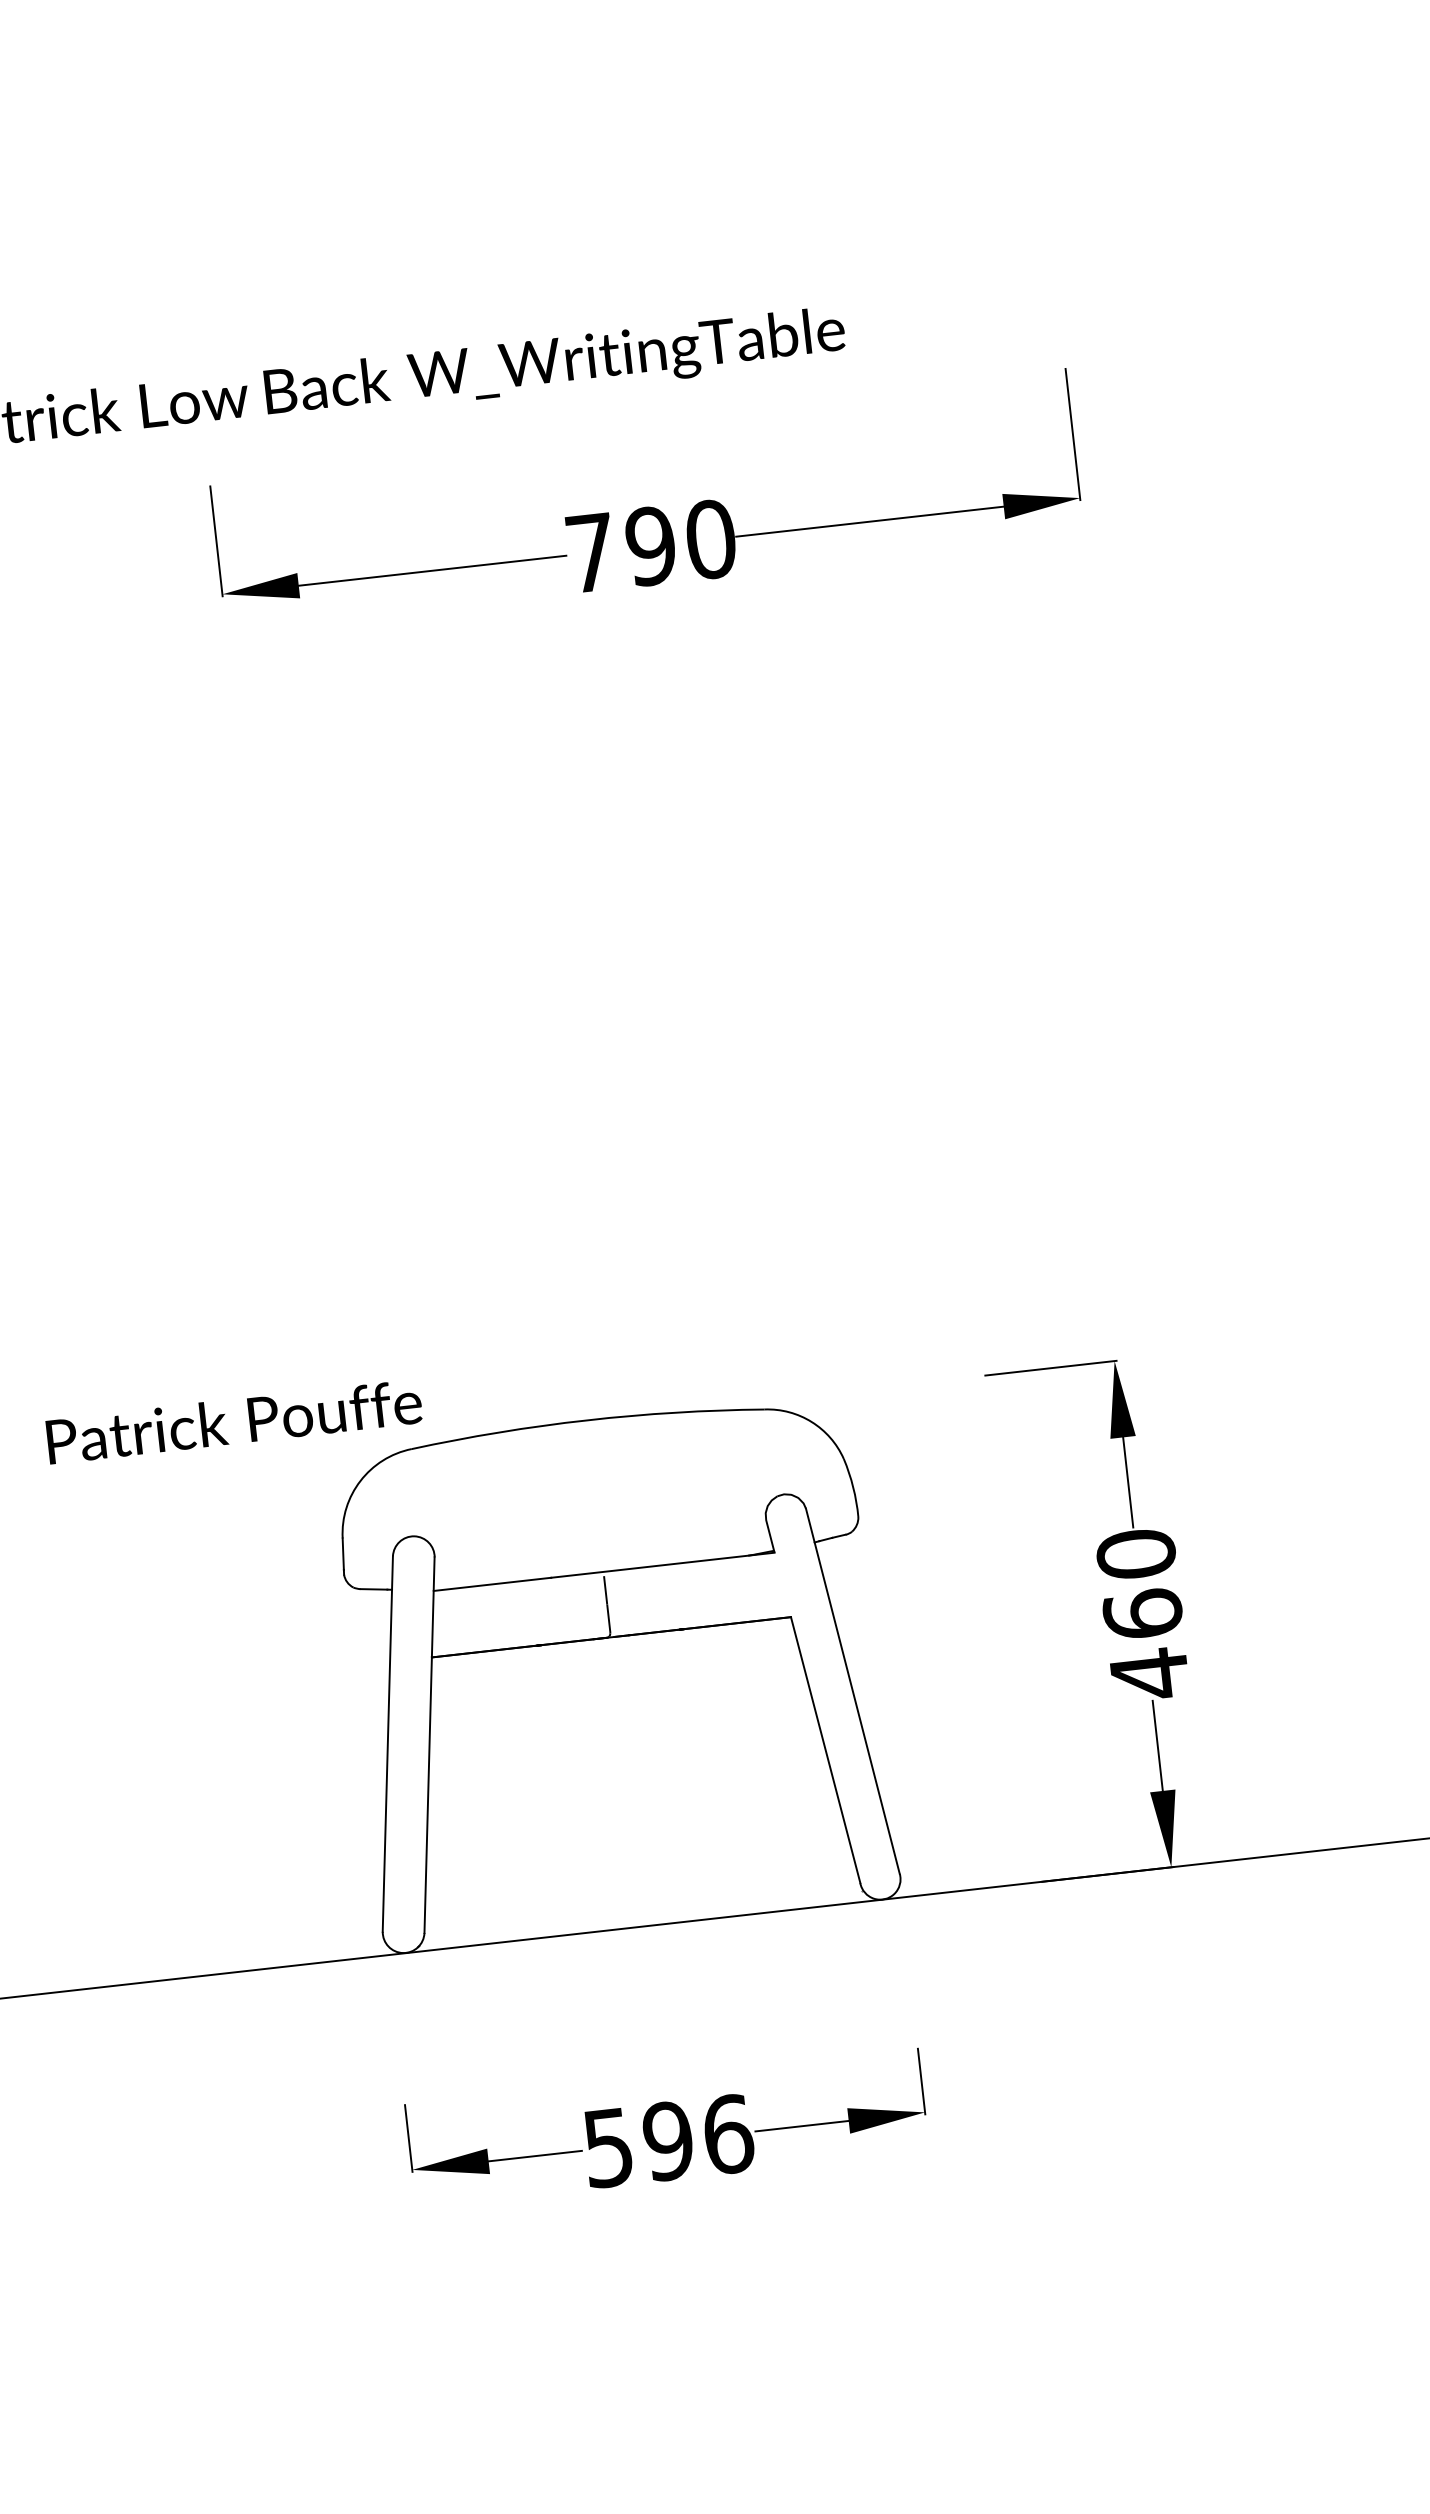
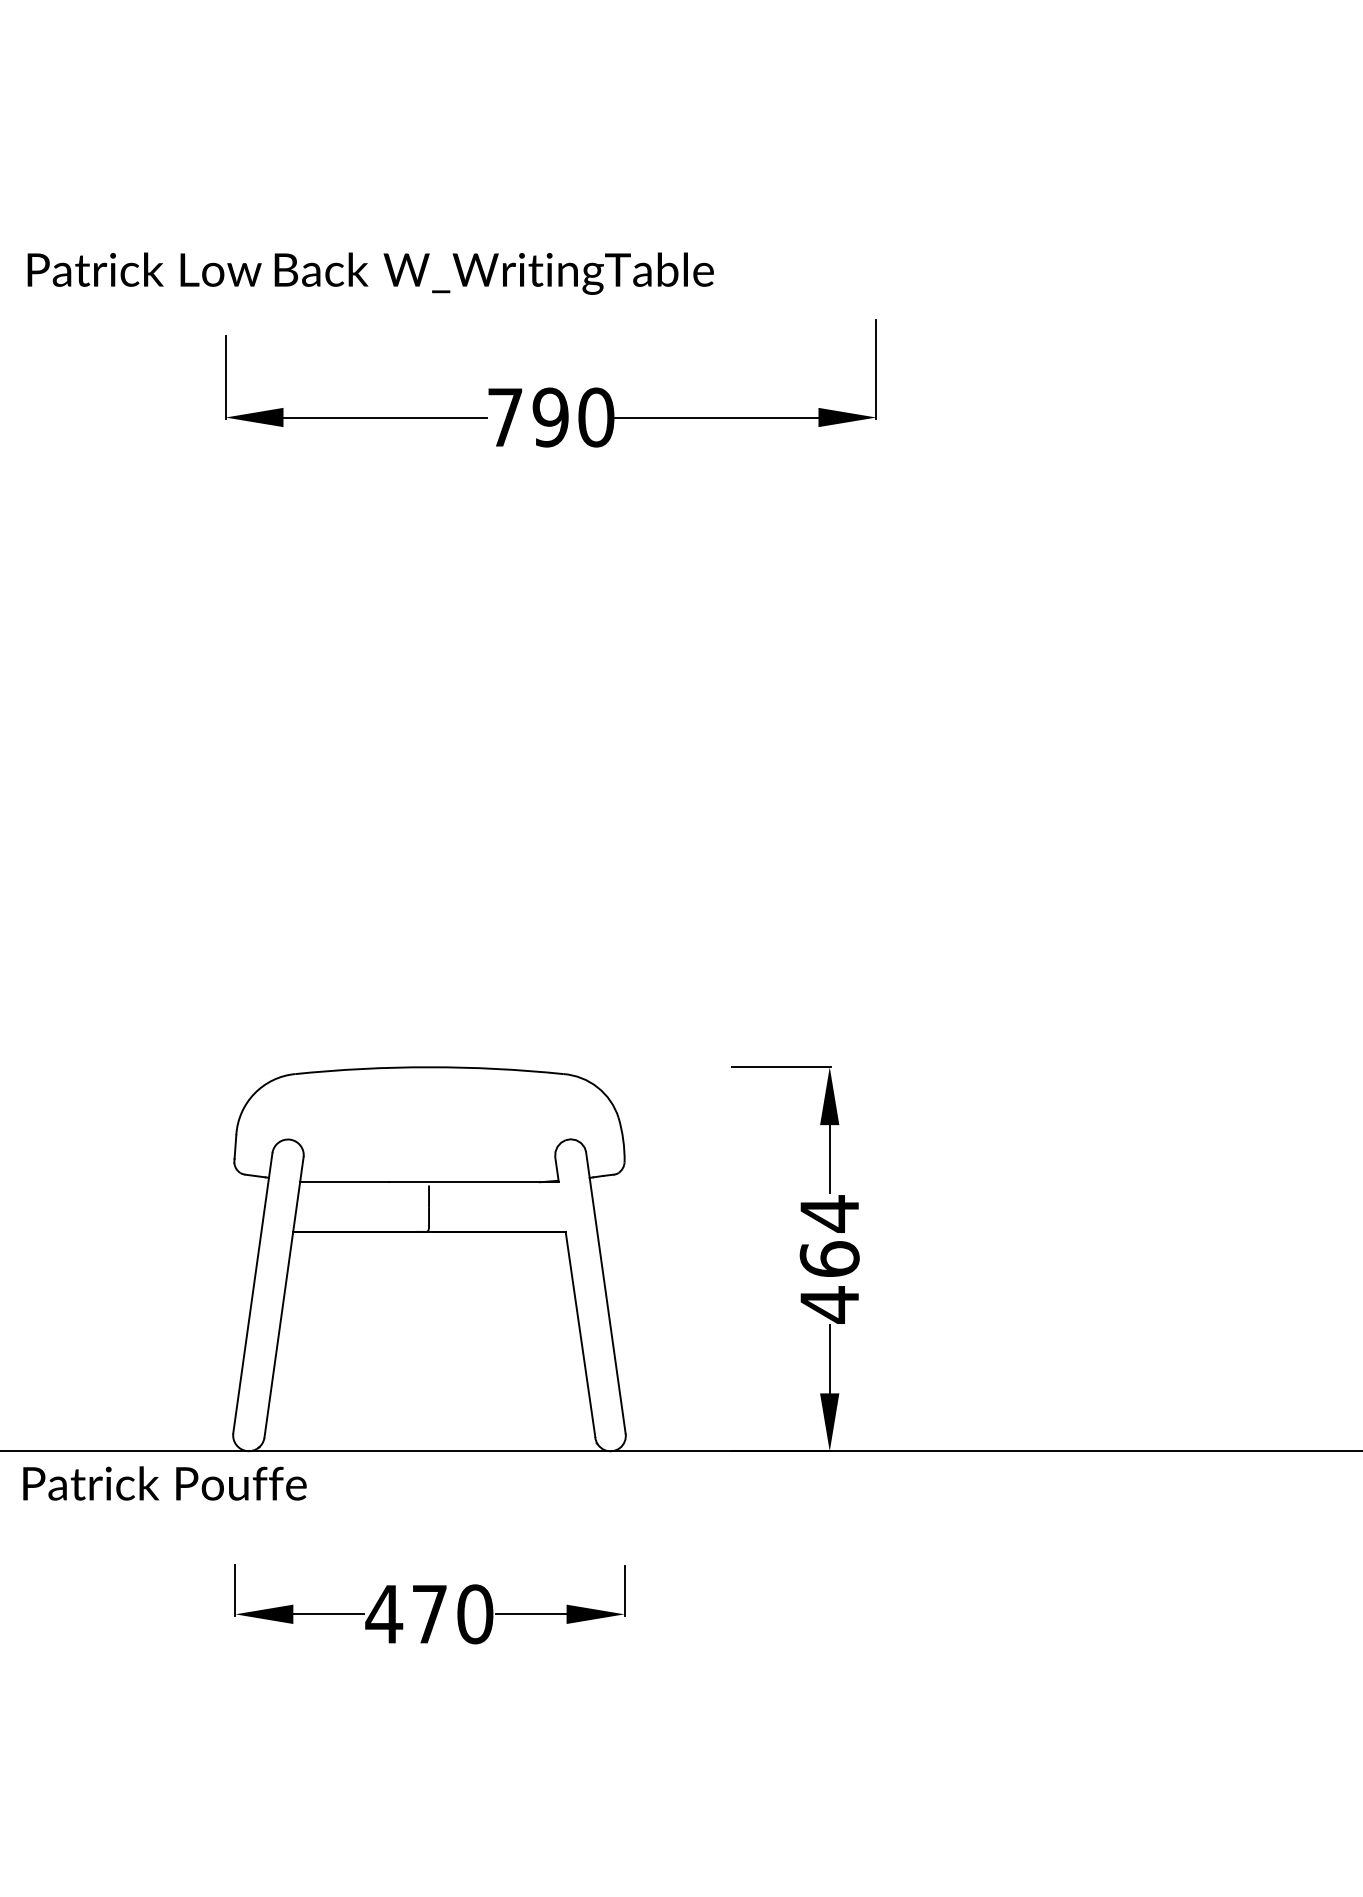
text: (233, 1421) -> (164, 1483), moved
text: (1135, 1553) -> (829, 1213), 460 -> 464
text: (668, 2141) -> (429, 1614), 596 -> 470

